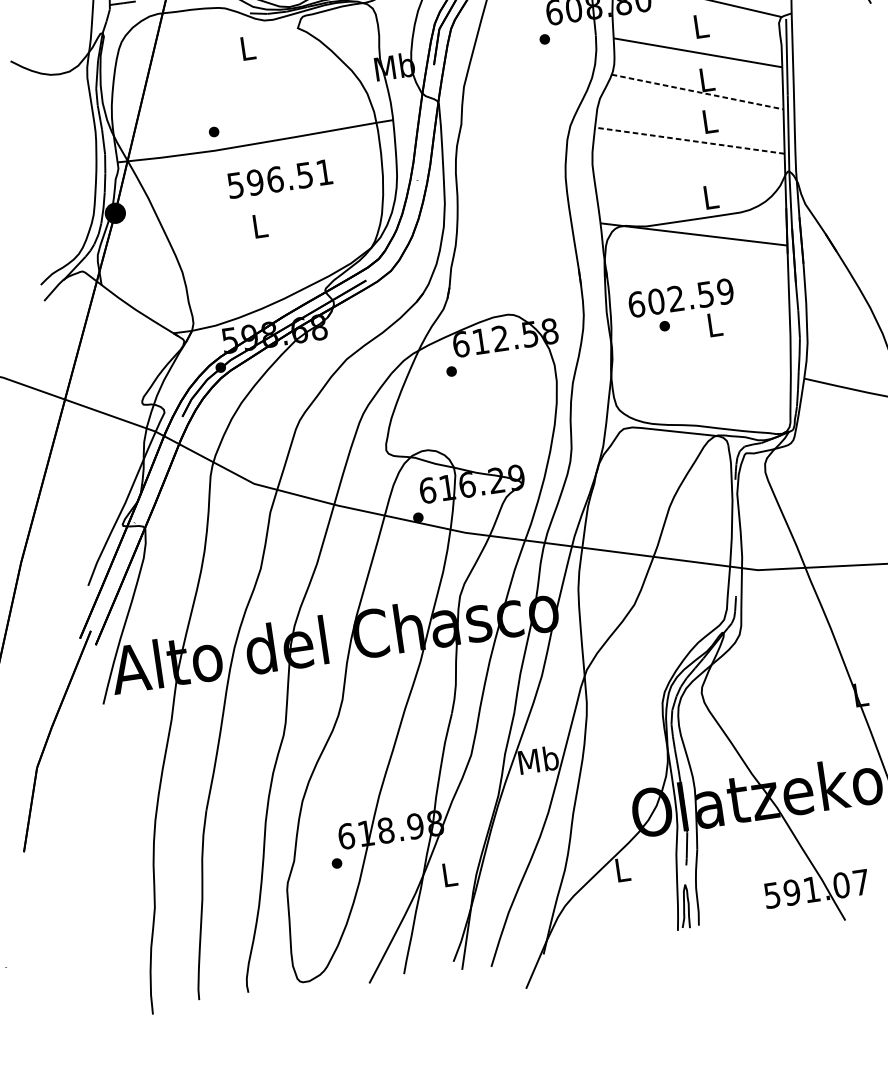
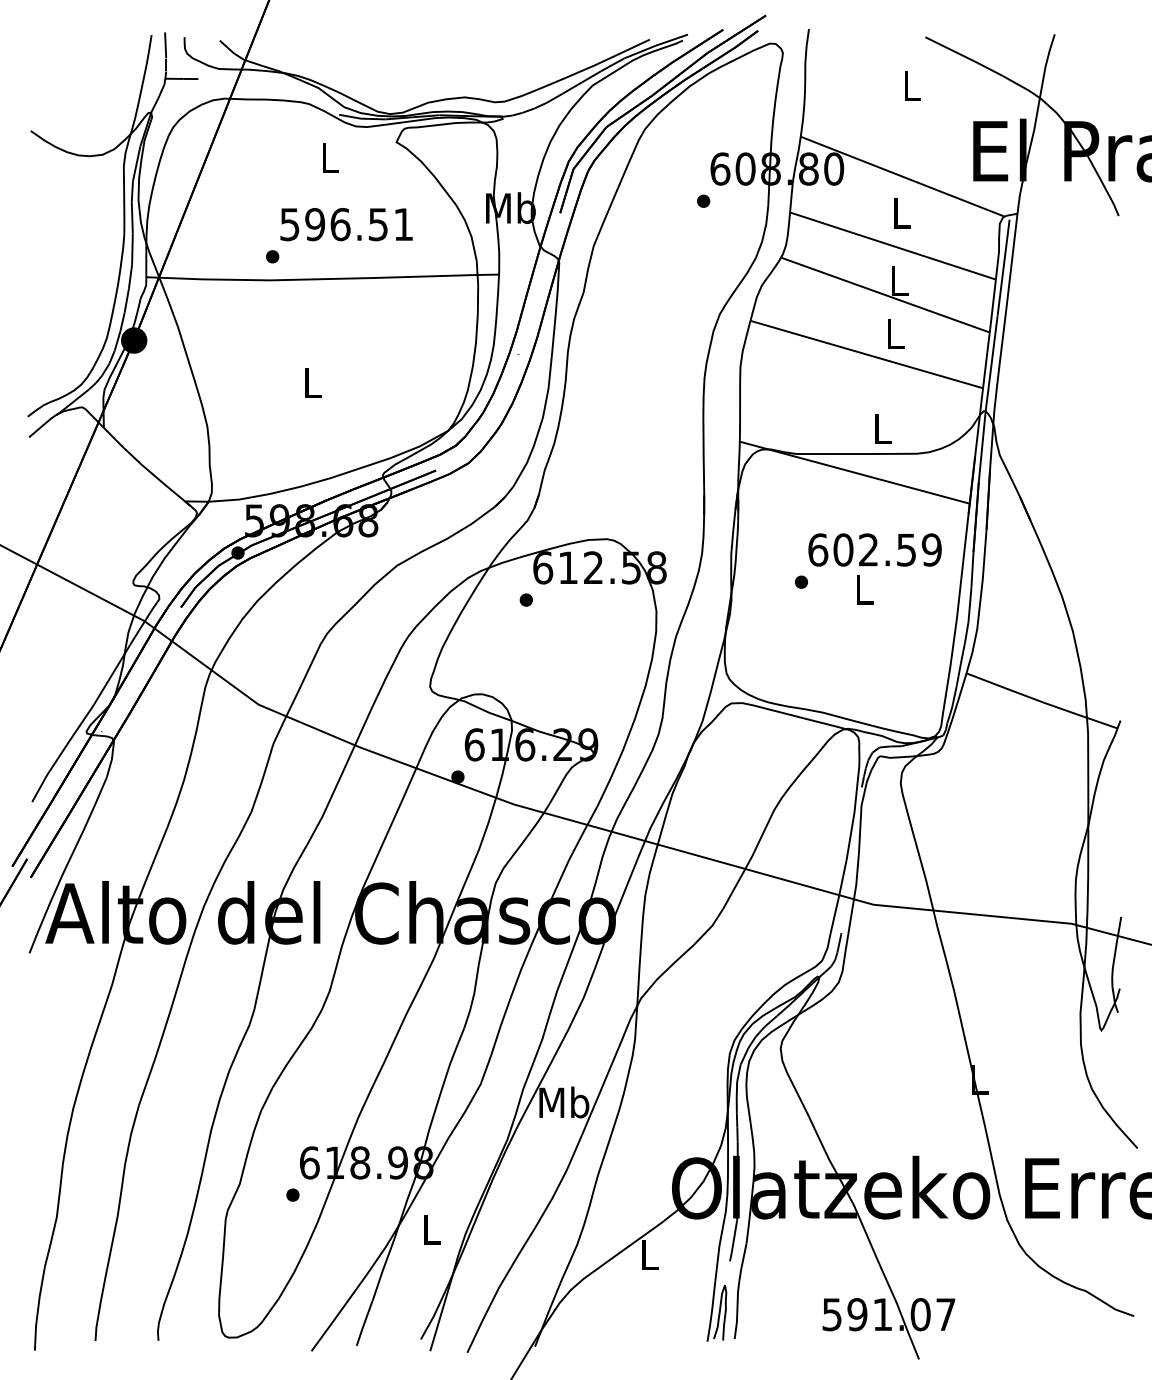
line: (697, 92) -> (885, 295), dashed -> solid
line: (689, 140) -> (866, 354), dashed -> solid
text: (279, 178) -> (346, 224), moved
text: (680, 297) -> (874, 549), moved

